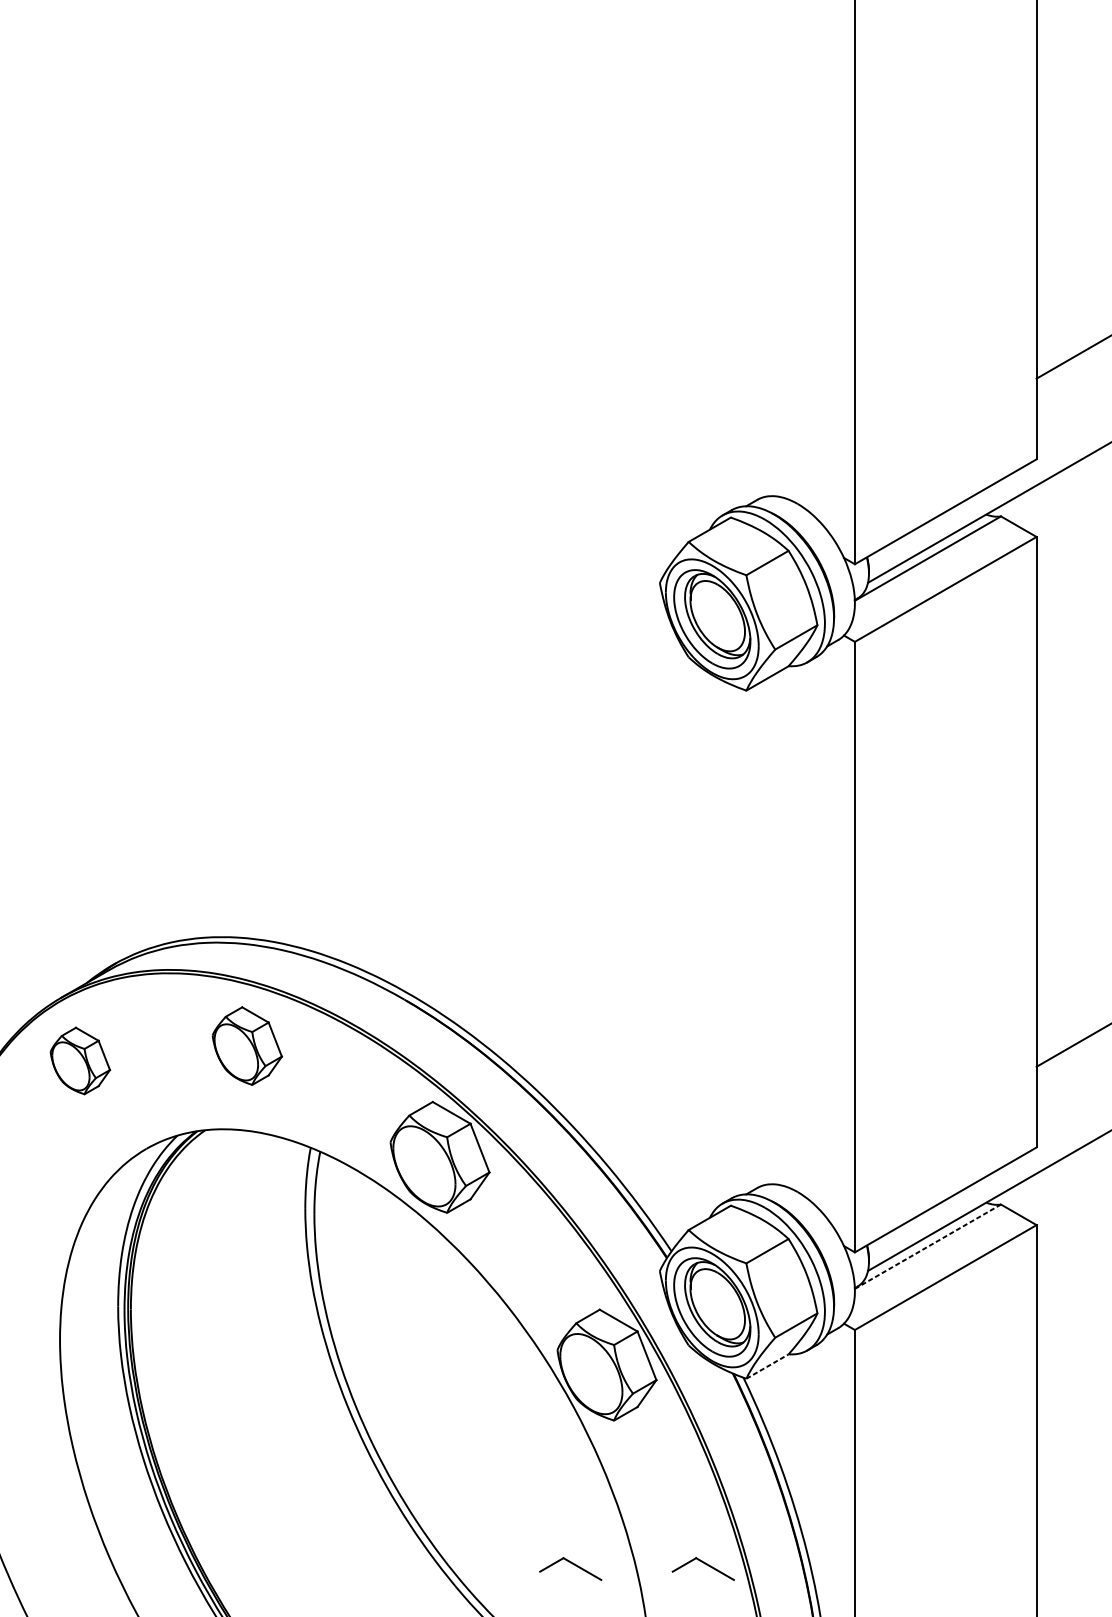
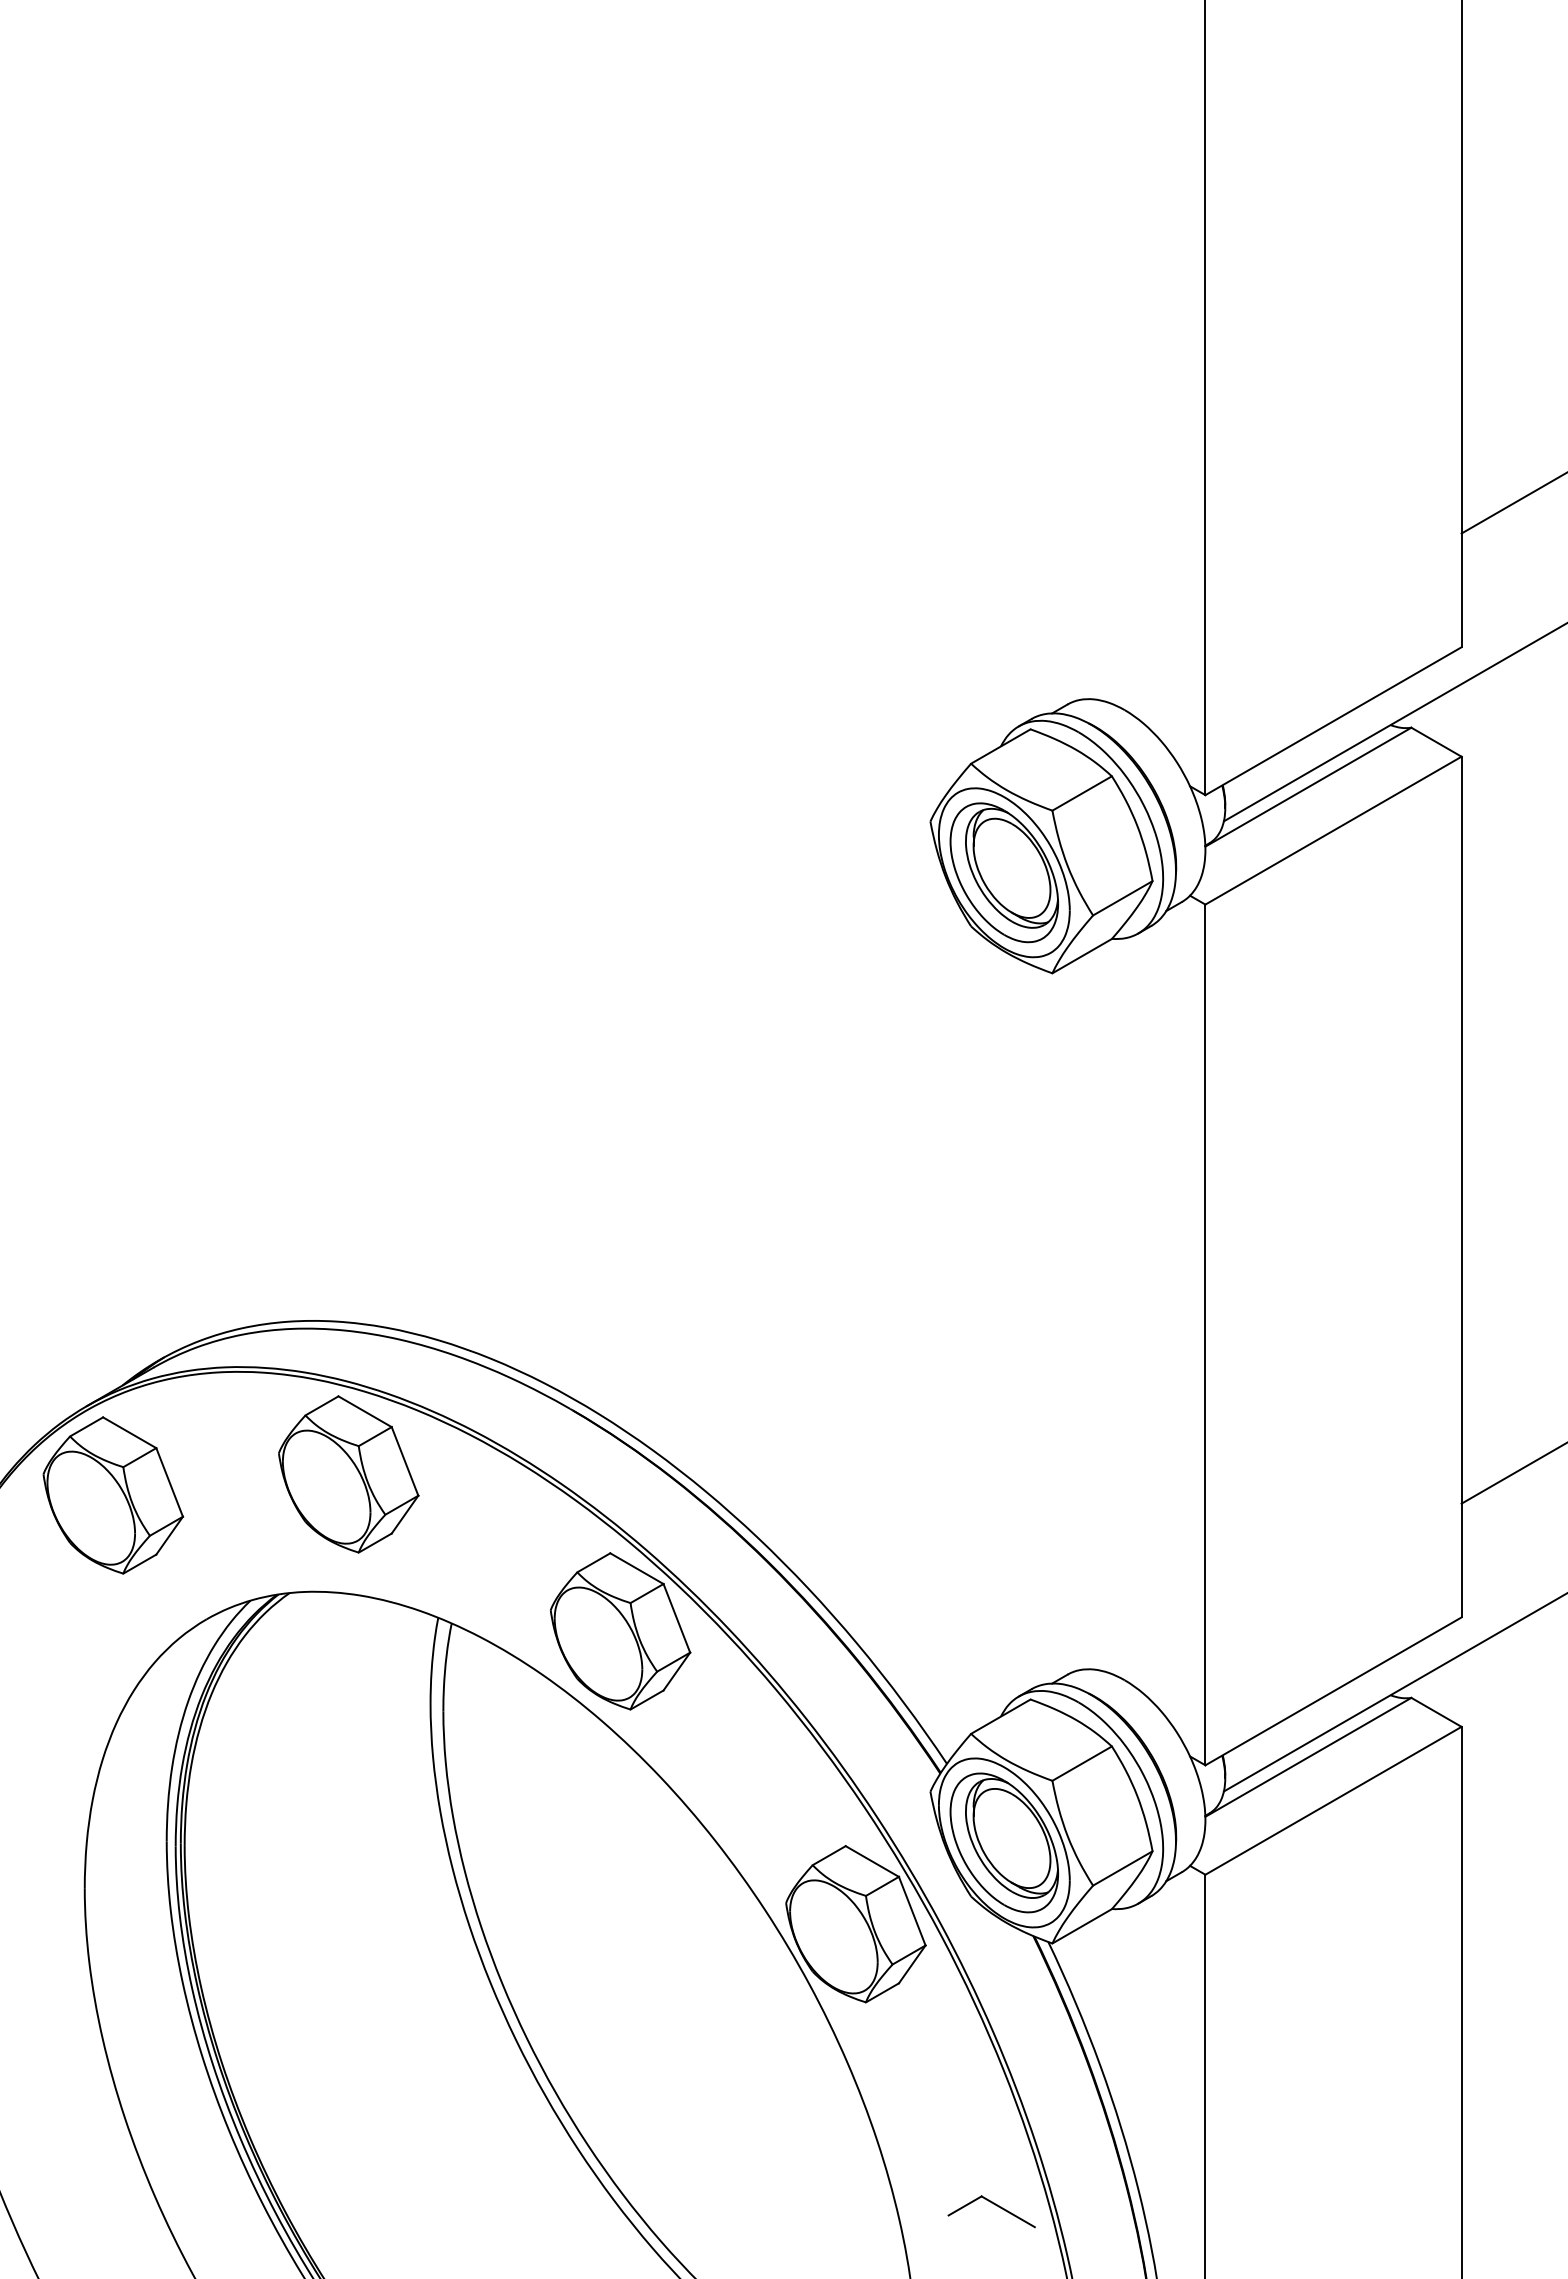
part: (247, 1046) -> (348, 1474), size x1.43
part: (80, 1061) -> (113, 1495), size x1.67
line: (928, 1246) -> (1308, 1757), dashed -> solid
line: (767, 1366) -> (1082, 1926), dashed -> solid
part: (574, 1565) -> (809, 2206), removed

